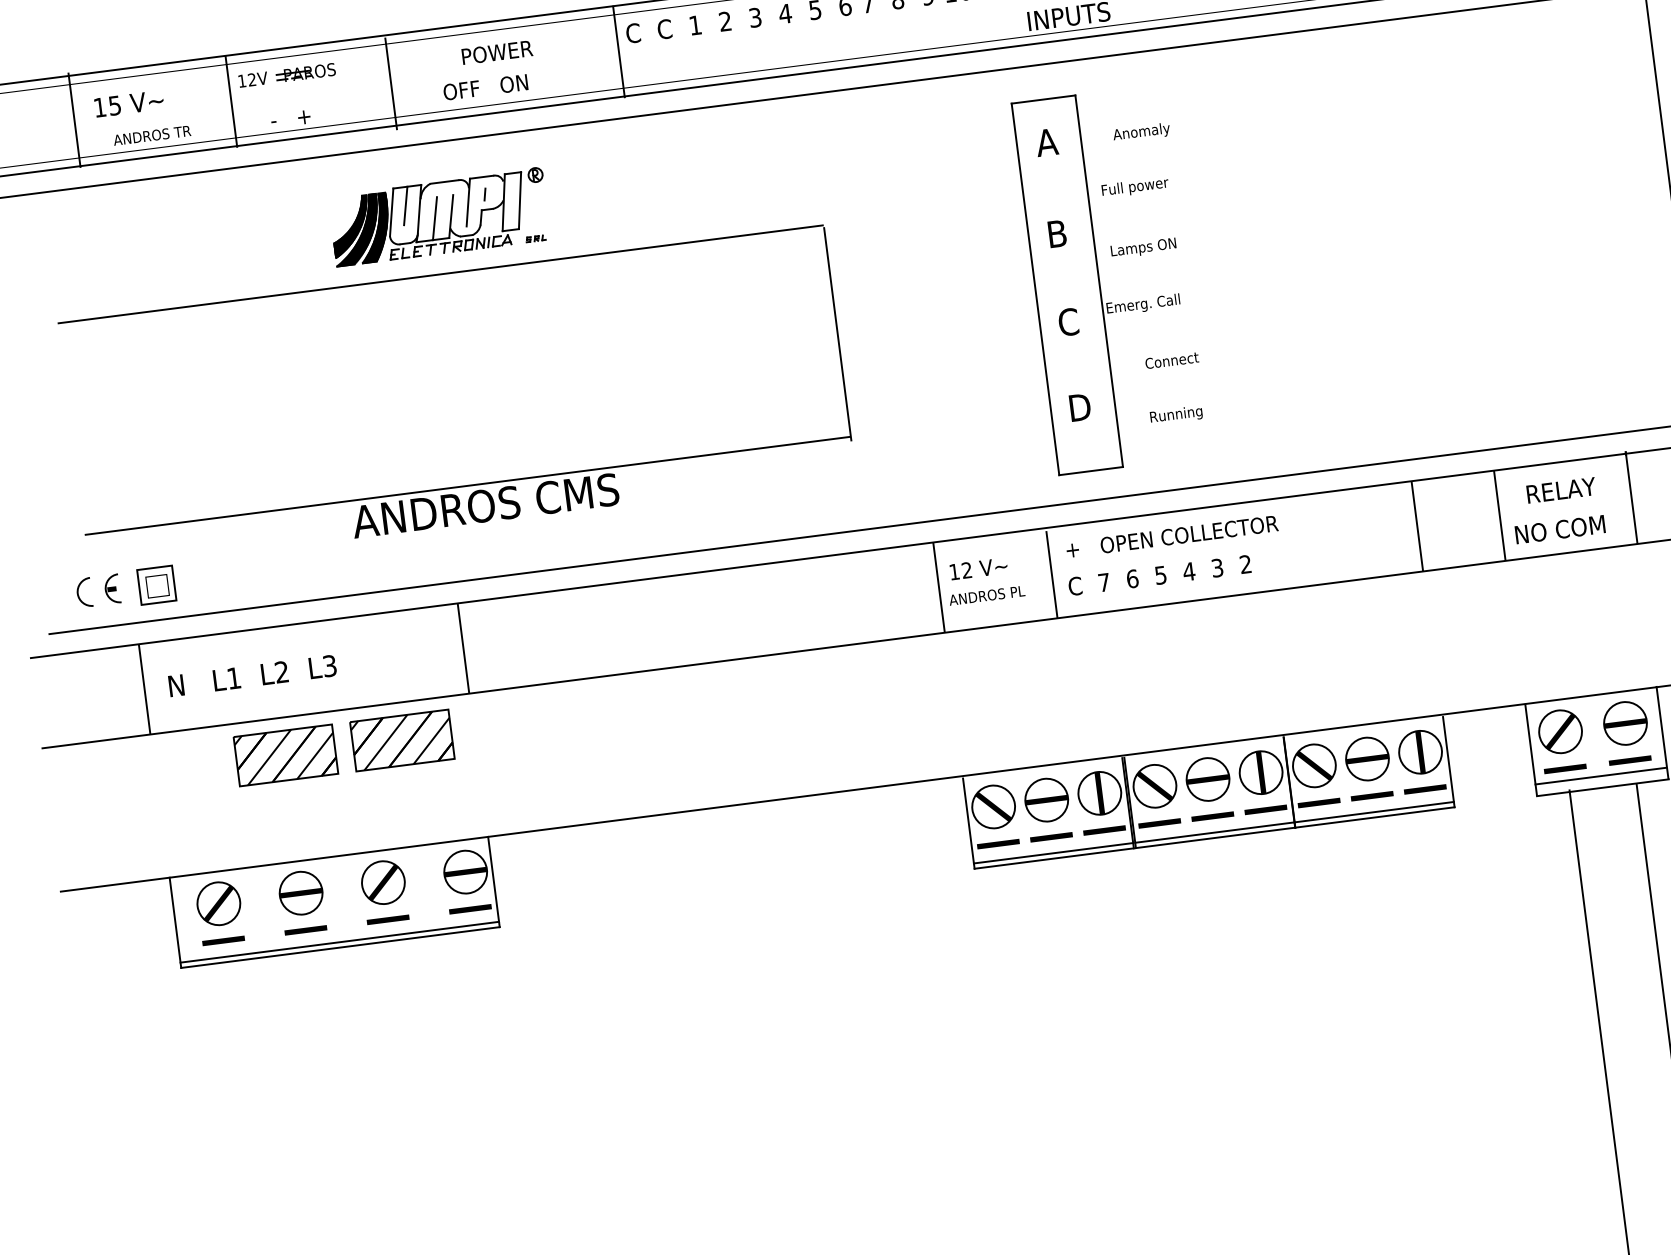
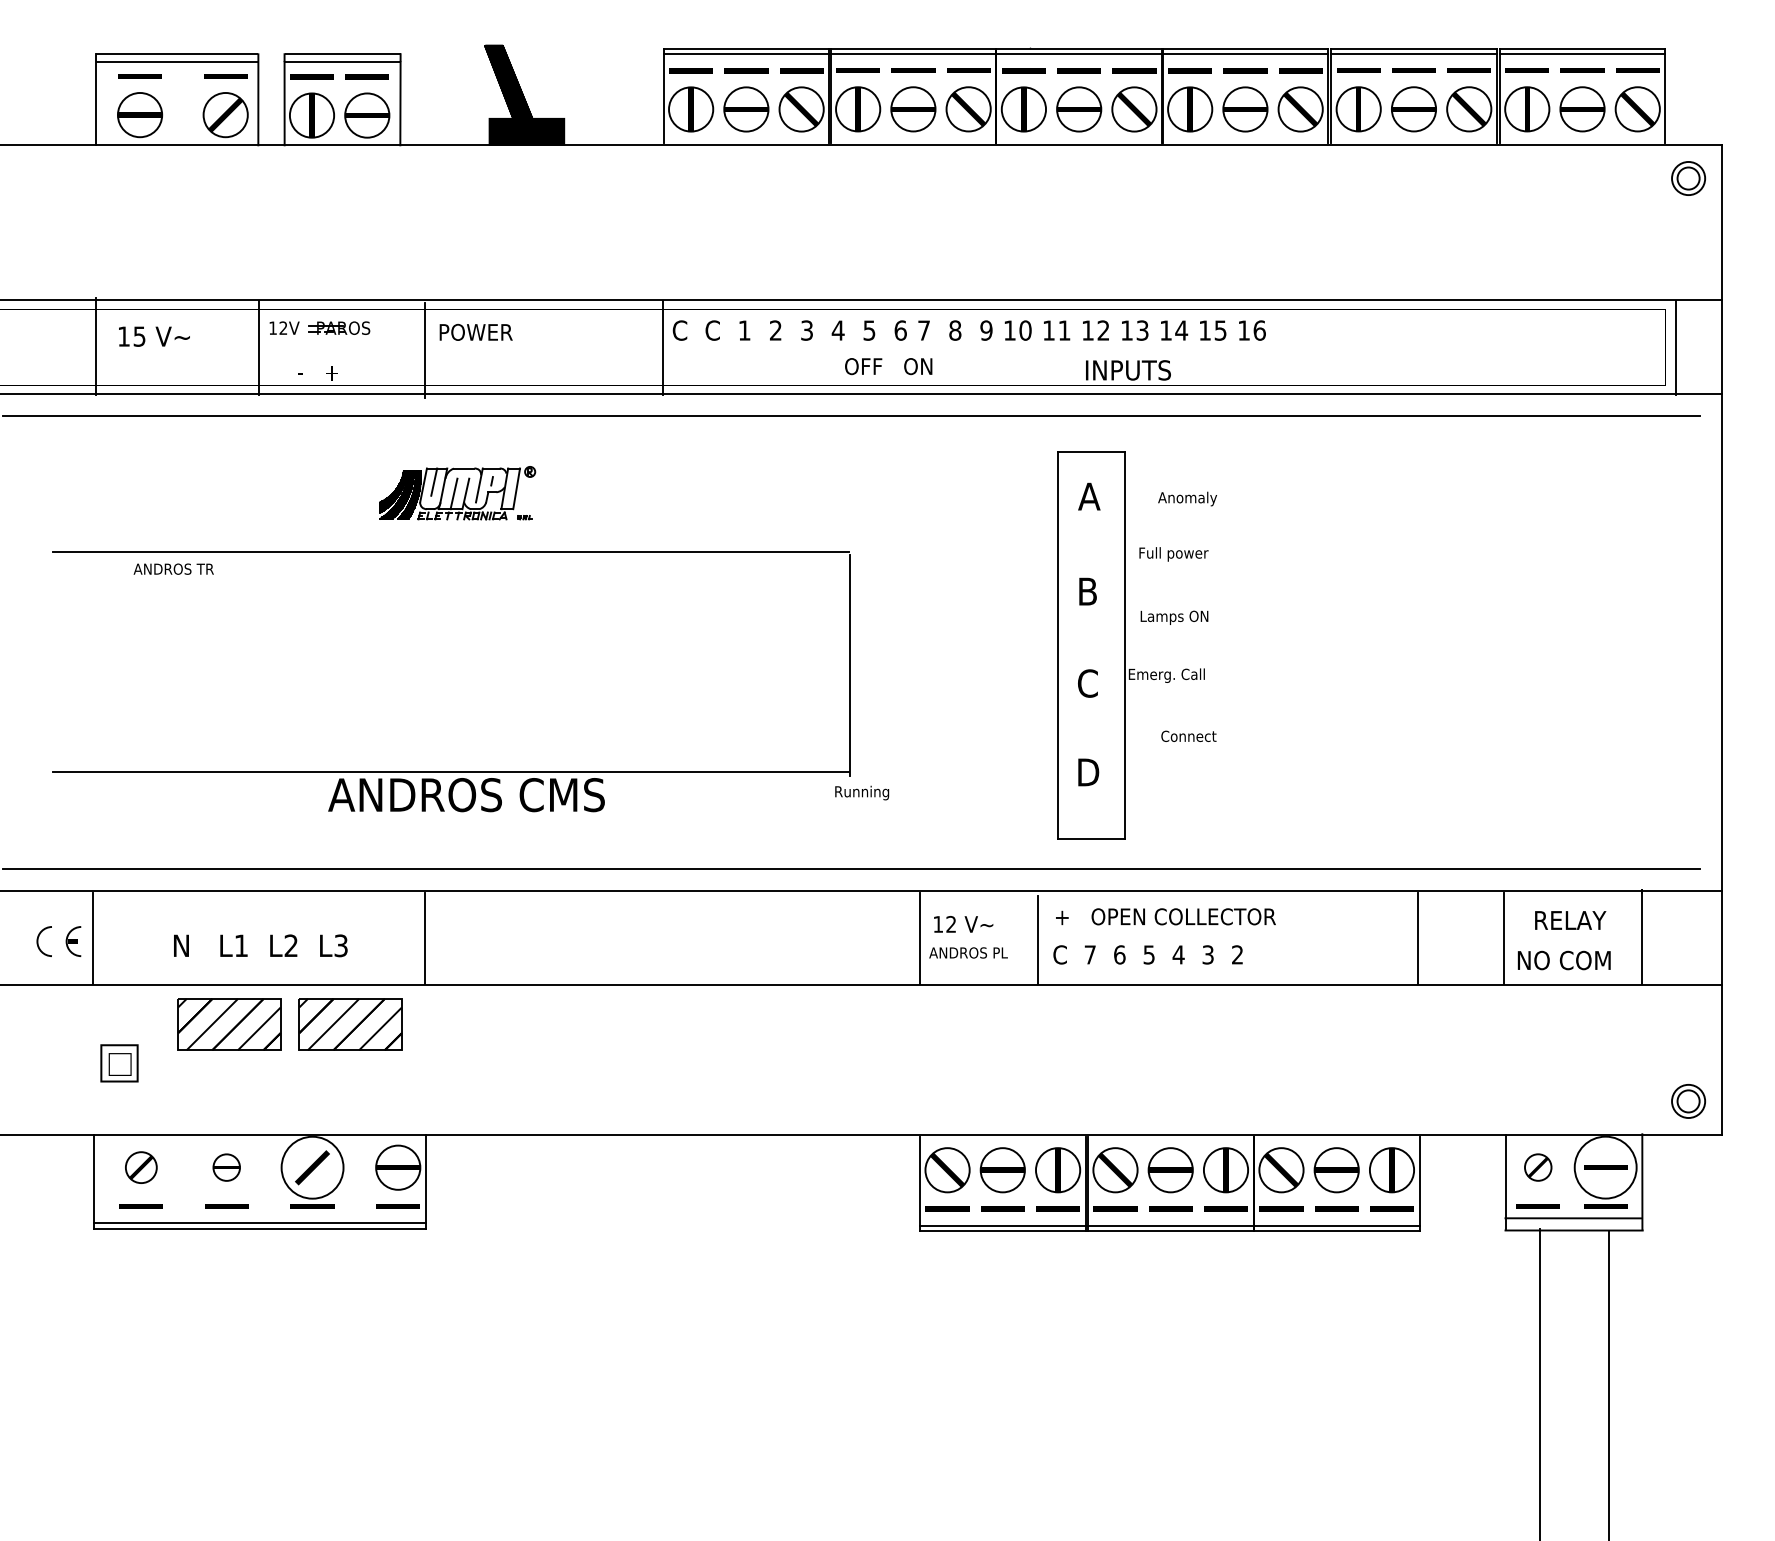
text: (496, 51) -> (475, 331), moved
text: (485, 87) -> (888, 366), moved
text: (151, 134) -> (173, 568), moved
part: (439, 216) -> (457, 492), size x0.7
text: (1176, 414) -> (862, 792), moved
part: (156, 585) -> (119, 1063), moved
part: (104, 590) -> (65, 941), moved
text: (252, 675) -> (260, 945), moved
circle: (1625, 723) -> (1605, 1167), size x1.4
part: (1560, 731) -> (1538, 1167), size x0.6
circle: (383, 882) -> (312, 1167), size x1.4
part: (300, 893) -> (226, 1167), size x0.6
part: (219, 903) -> (141, 1167), size x0.7

